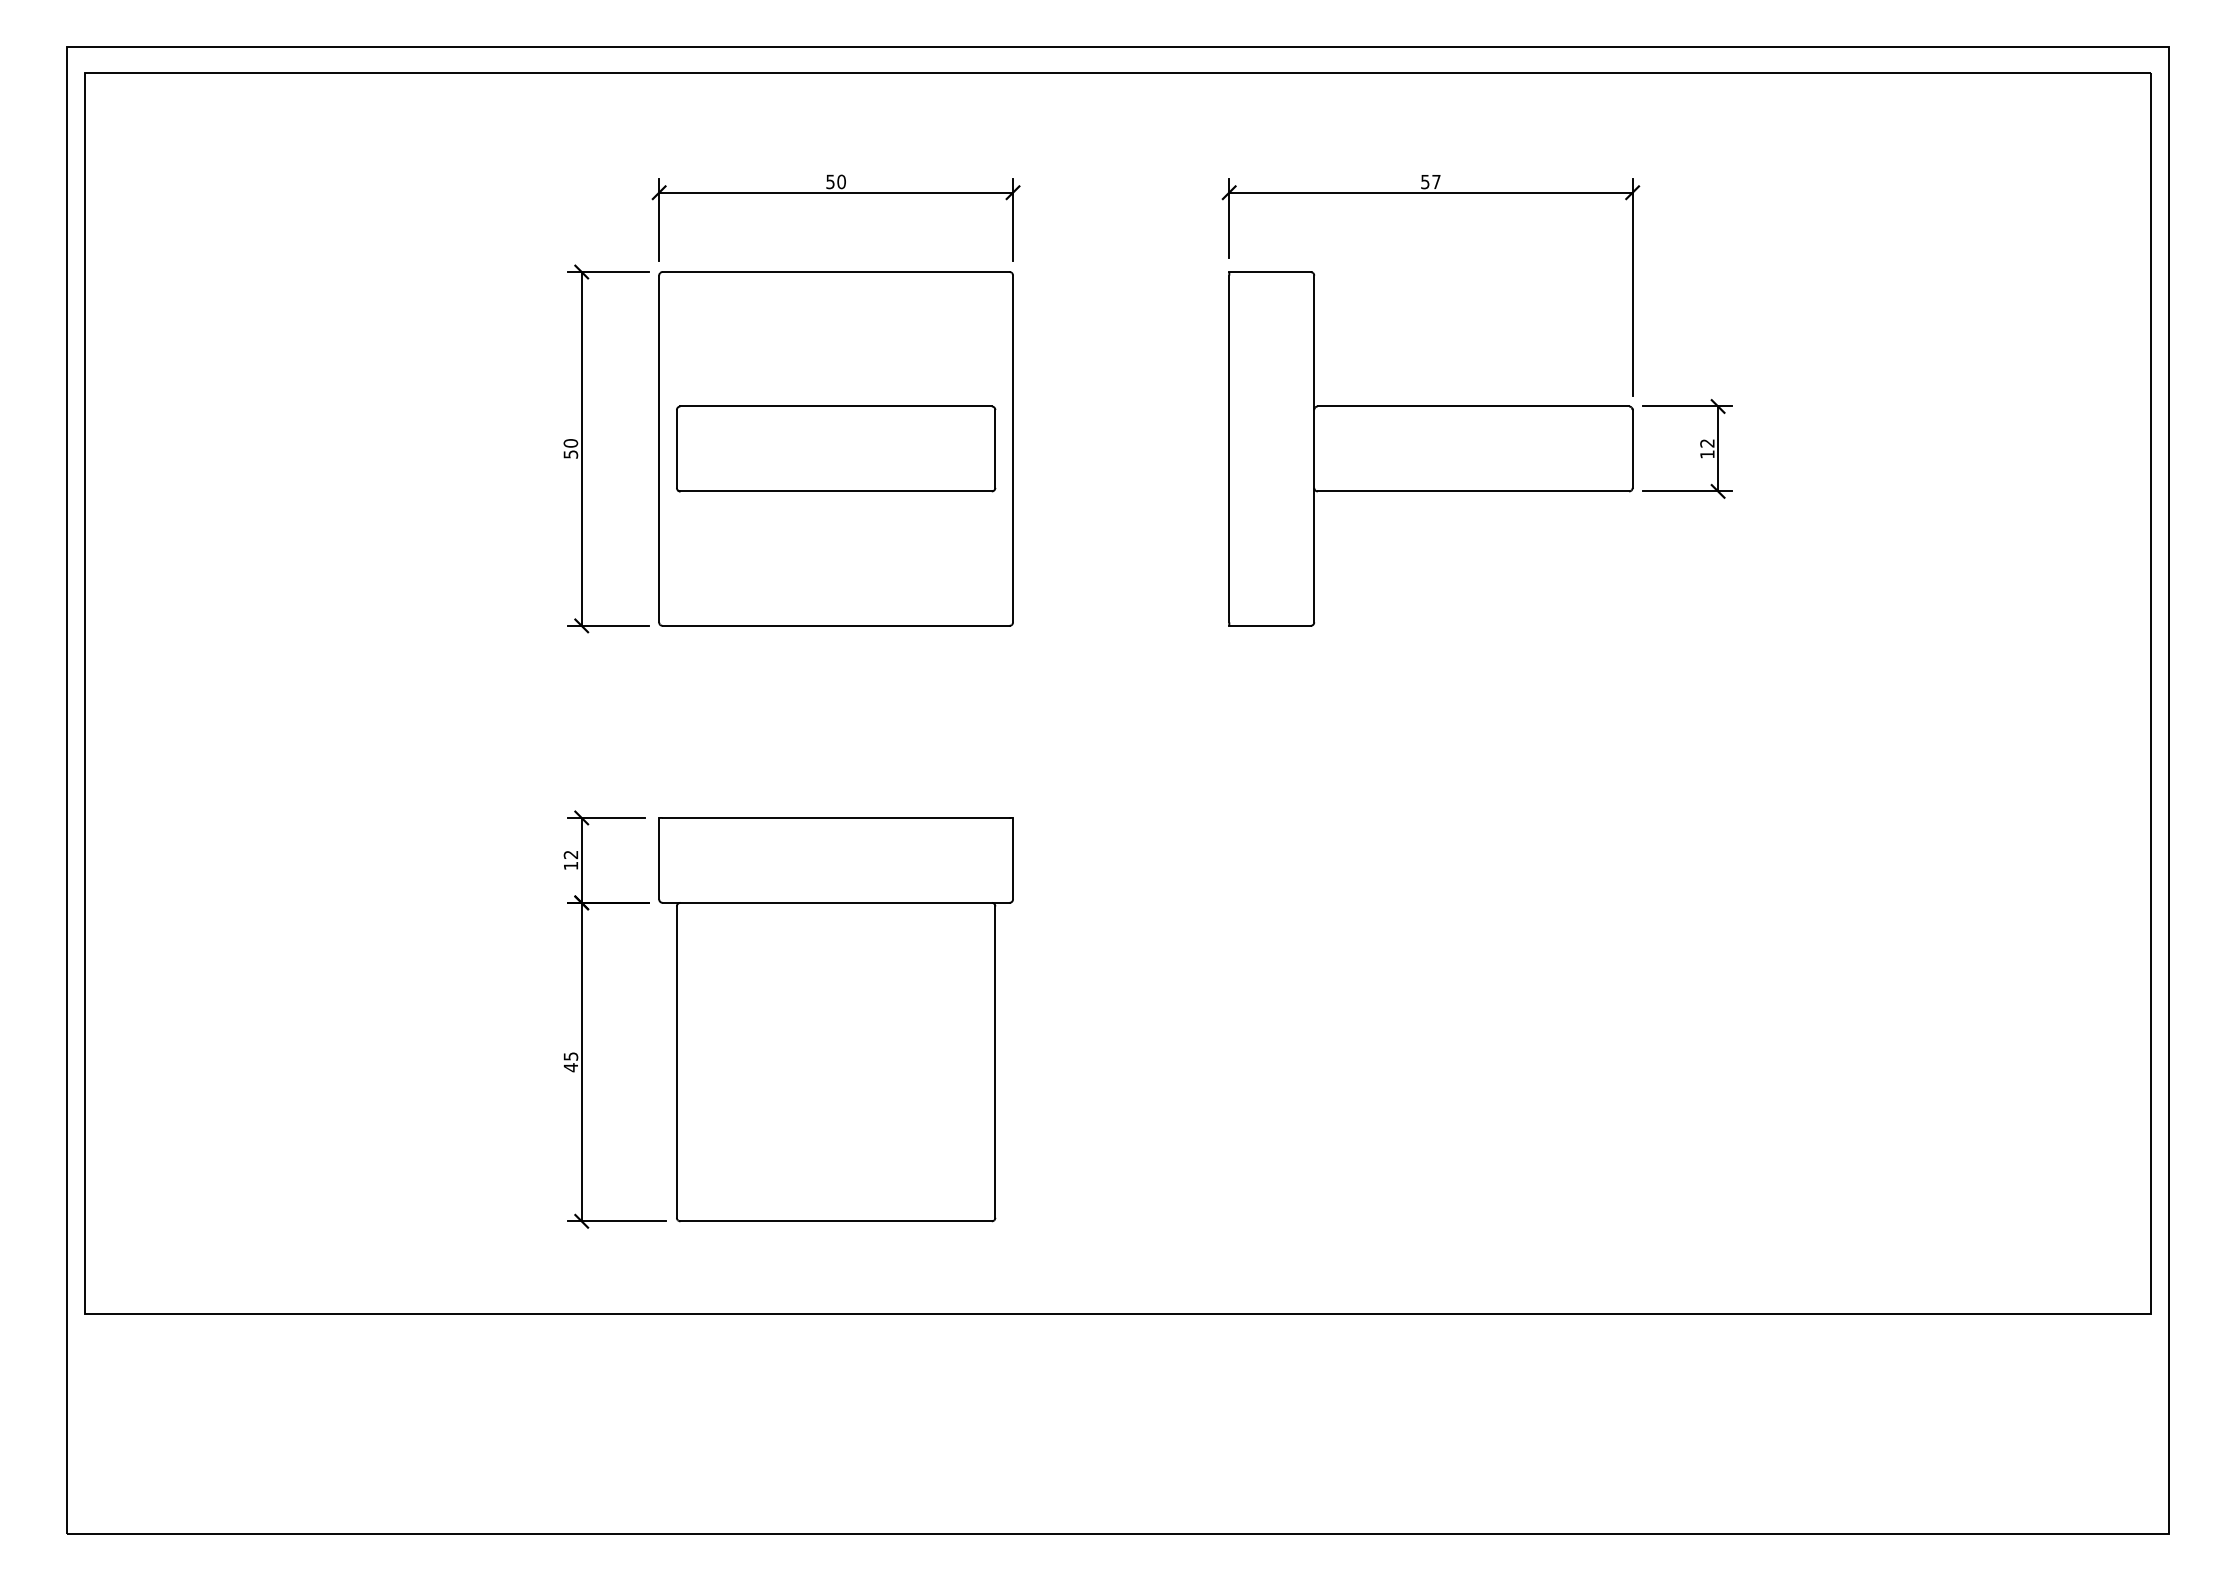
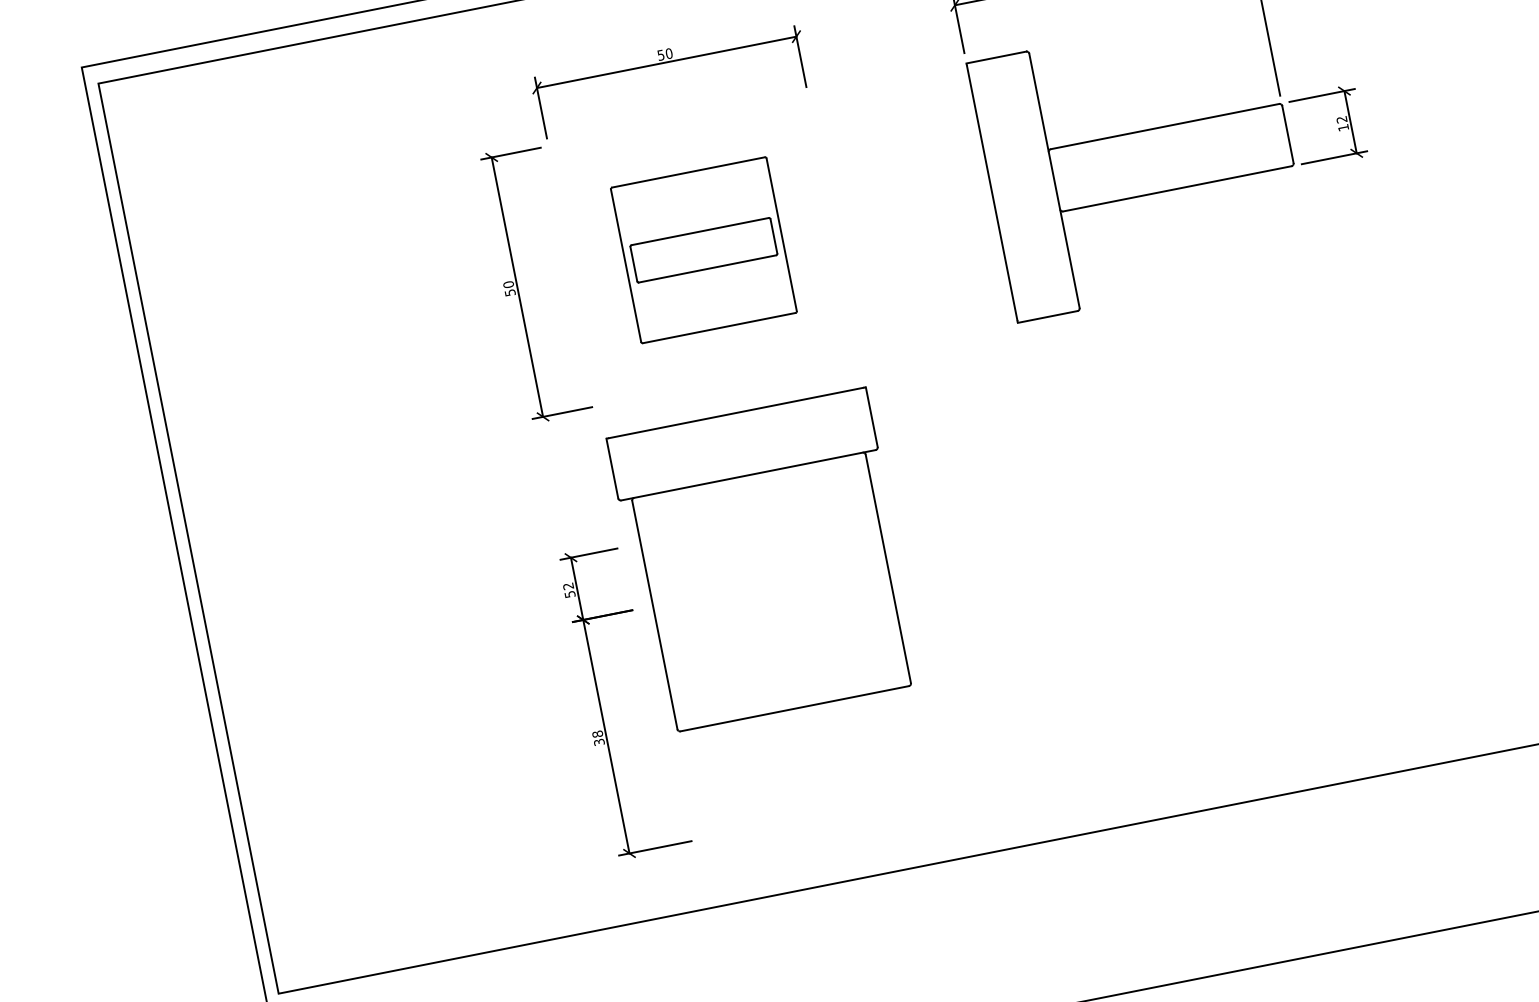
part: (835, 448) -> (703, 250), size x0.6
text: (571, 866) -> (570, 594), 12 -> 52
part: (835, 1019) -> (764, 560), moved
text: (570, 1062) -> (598, 738), 45 -> 38

